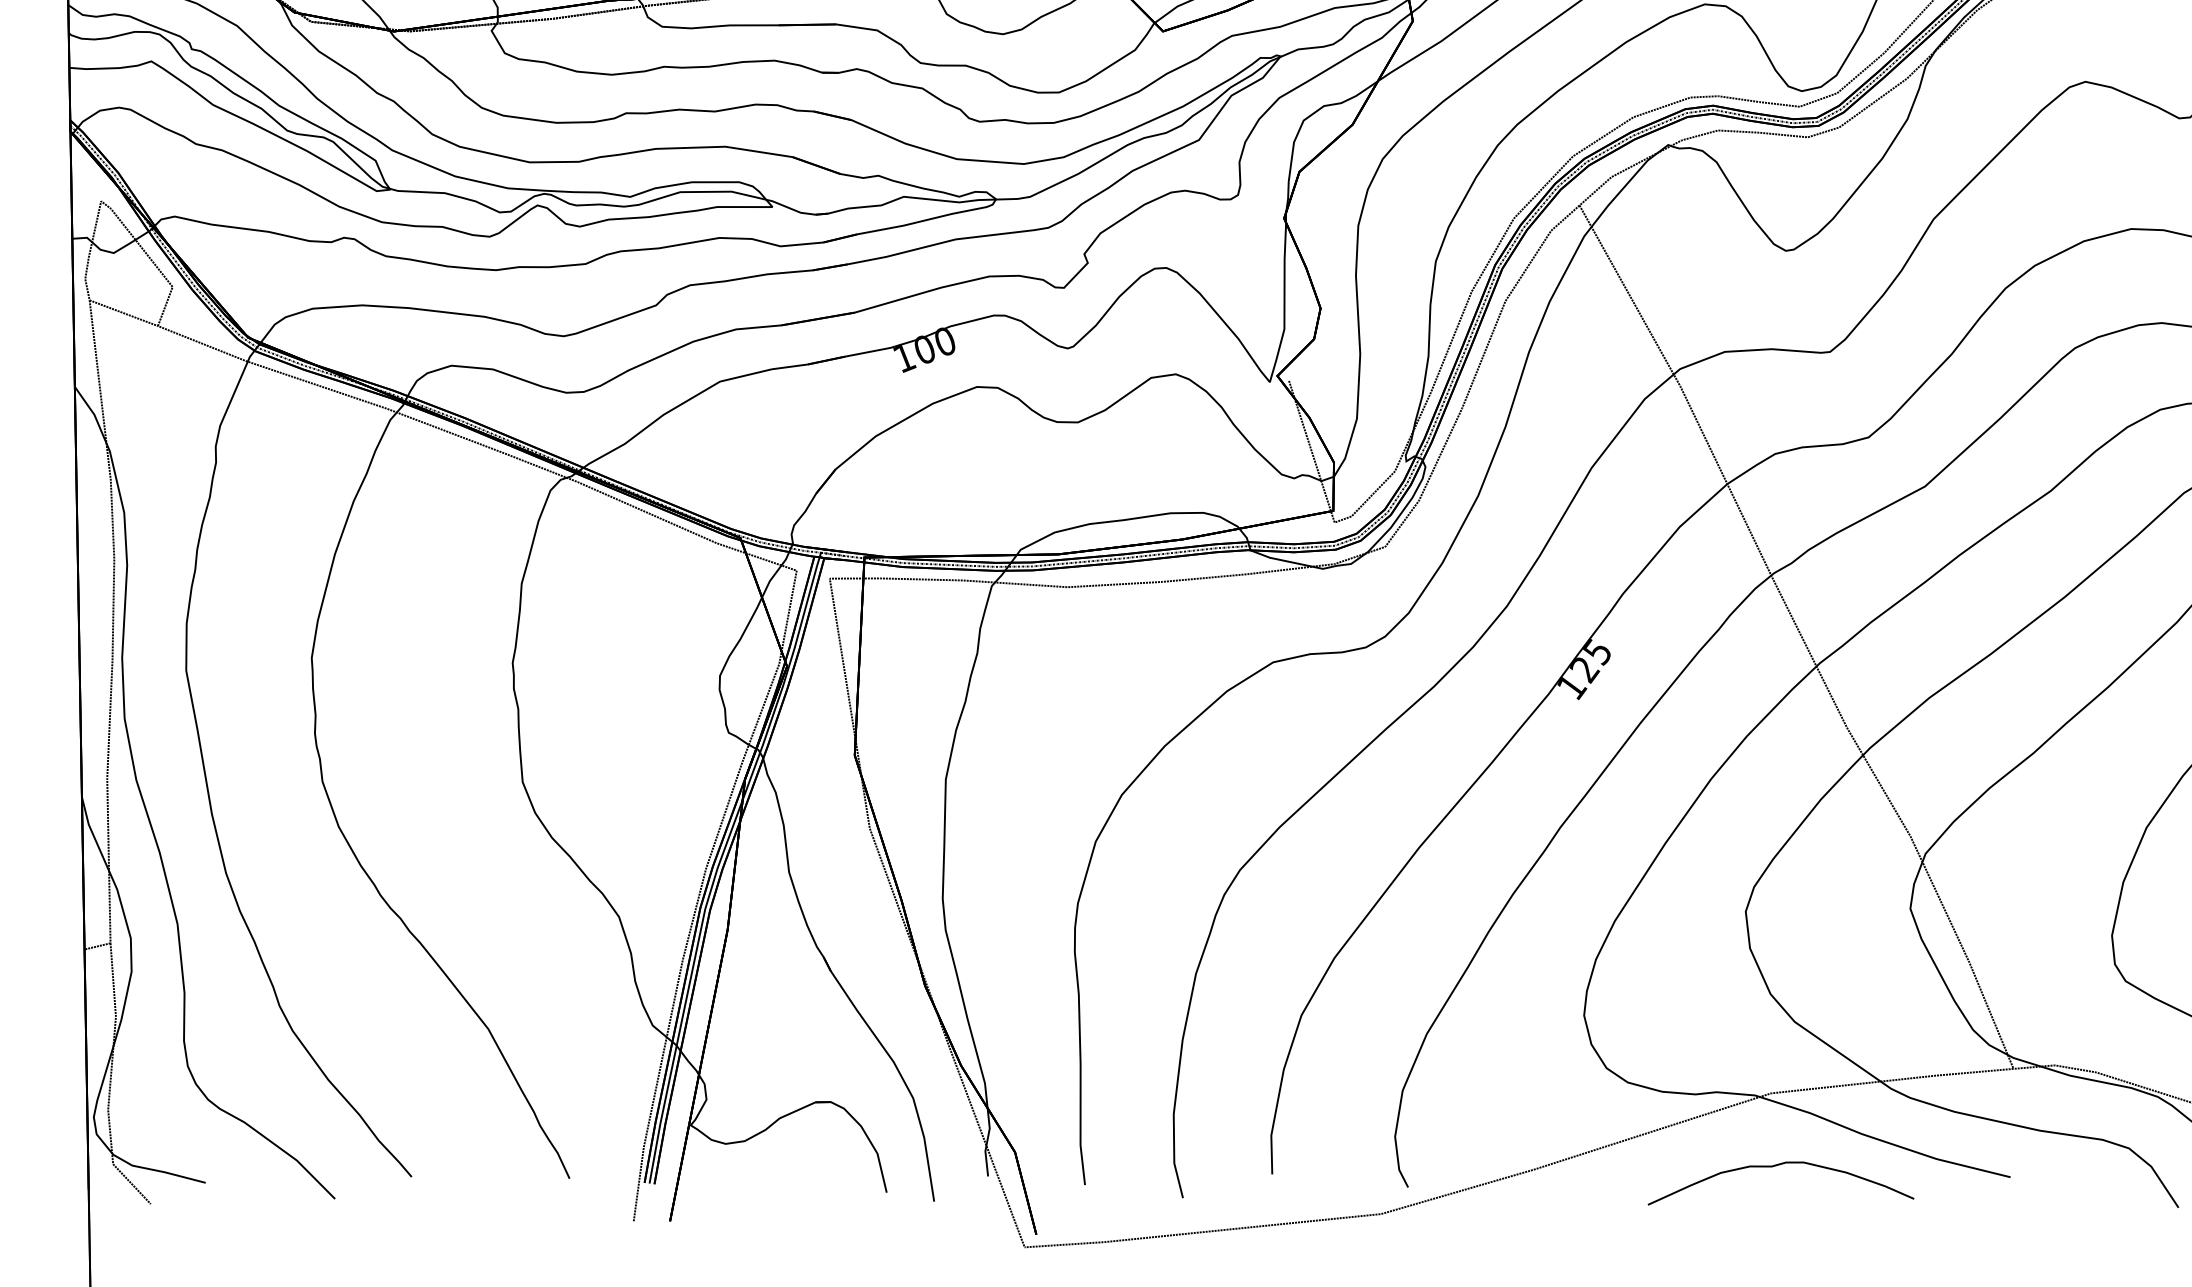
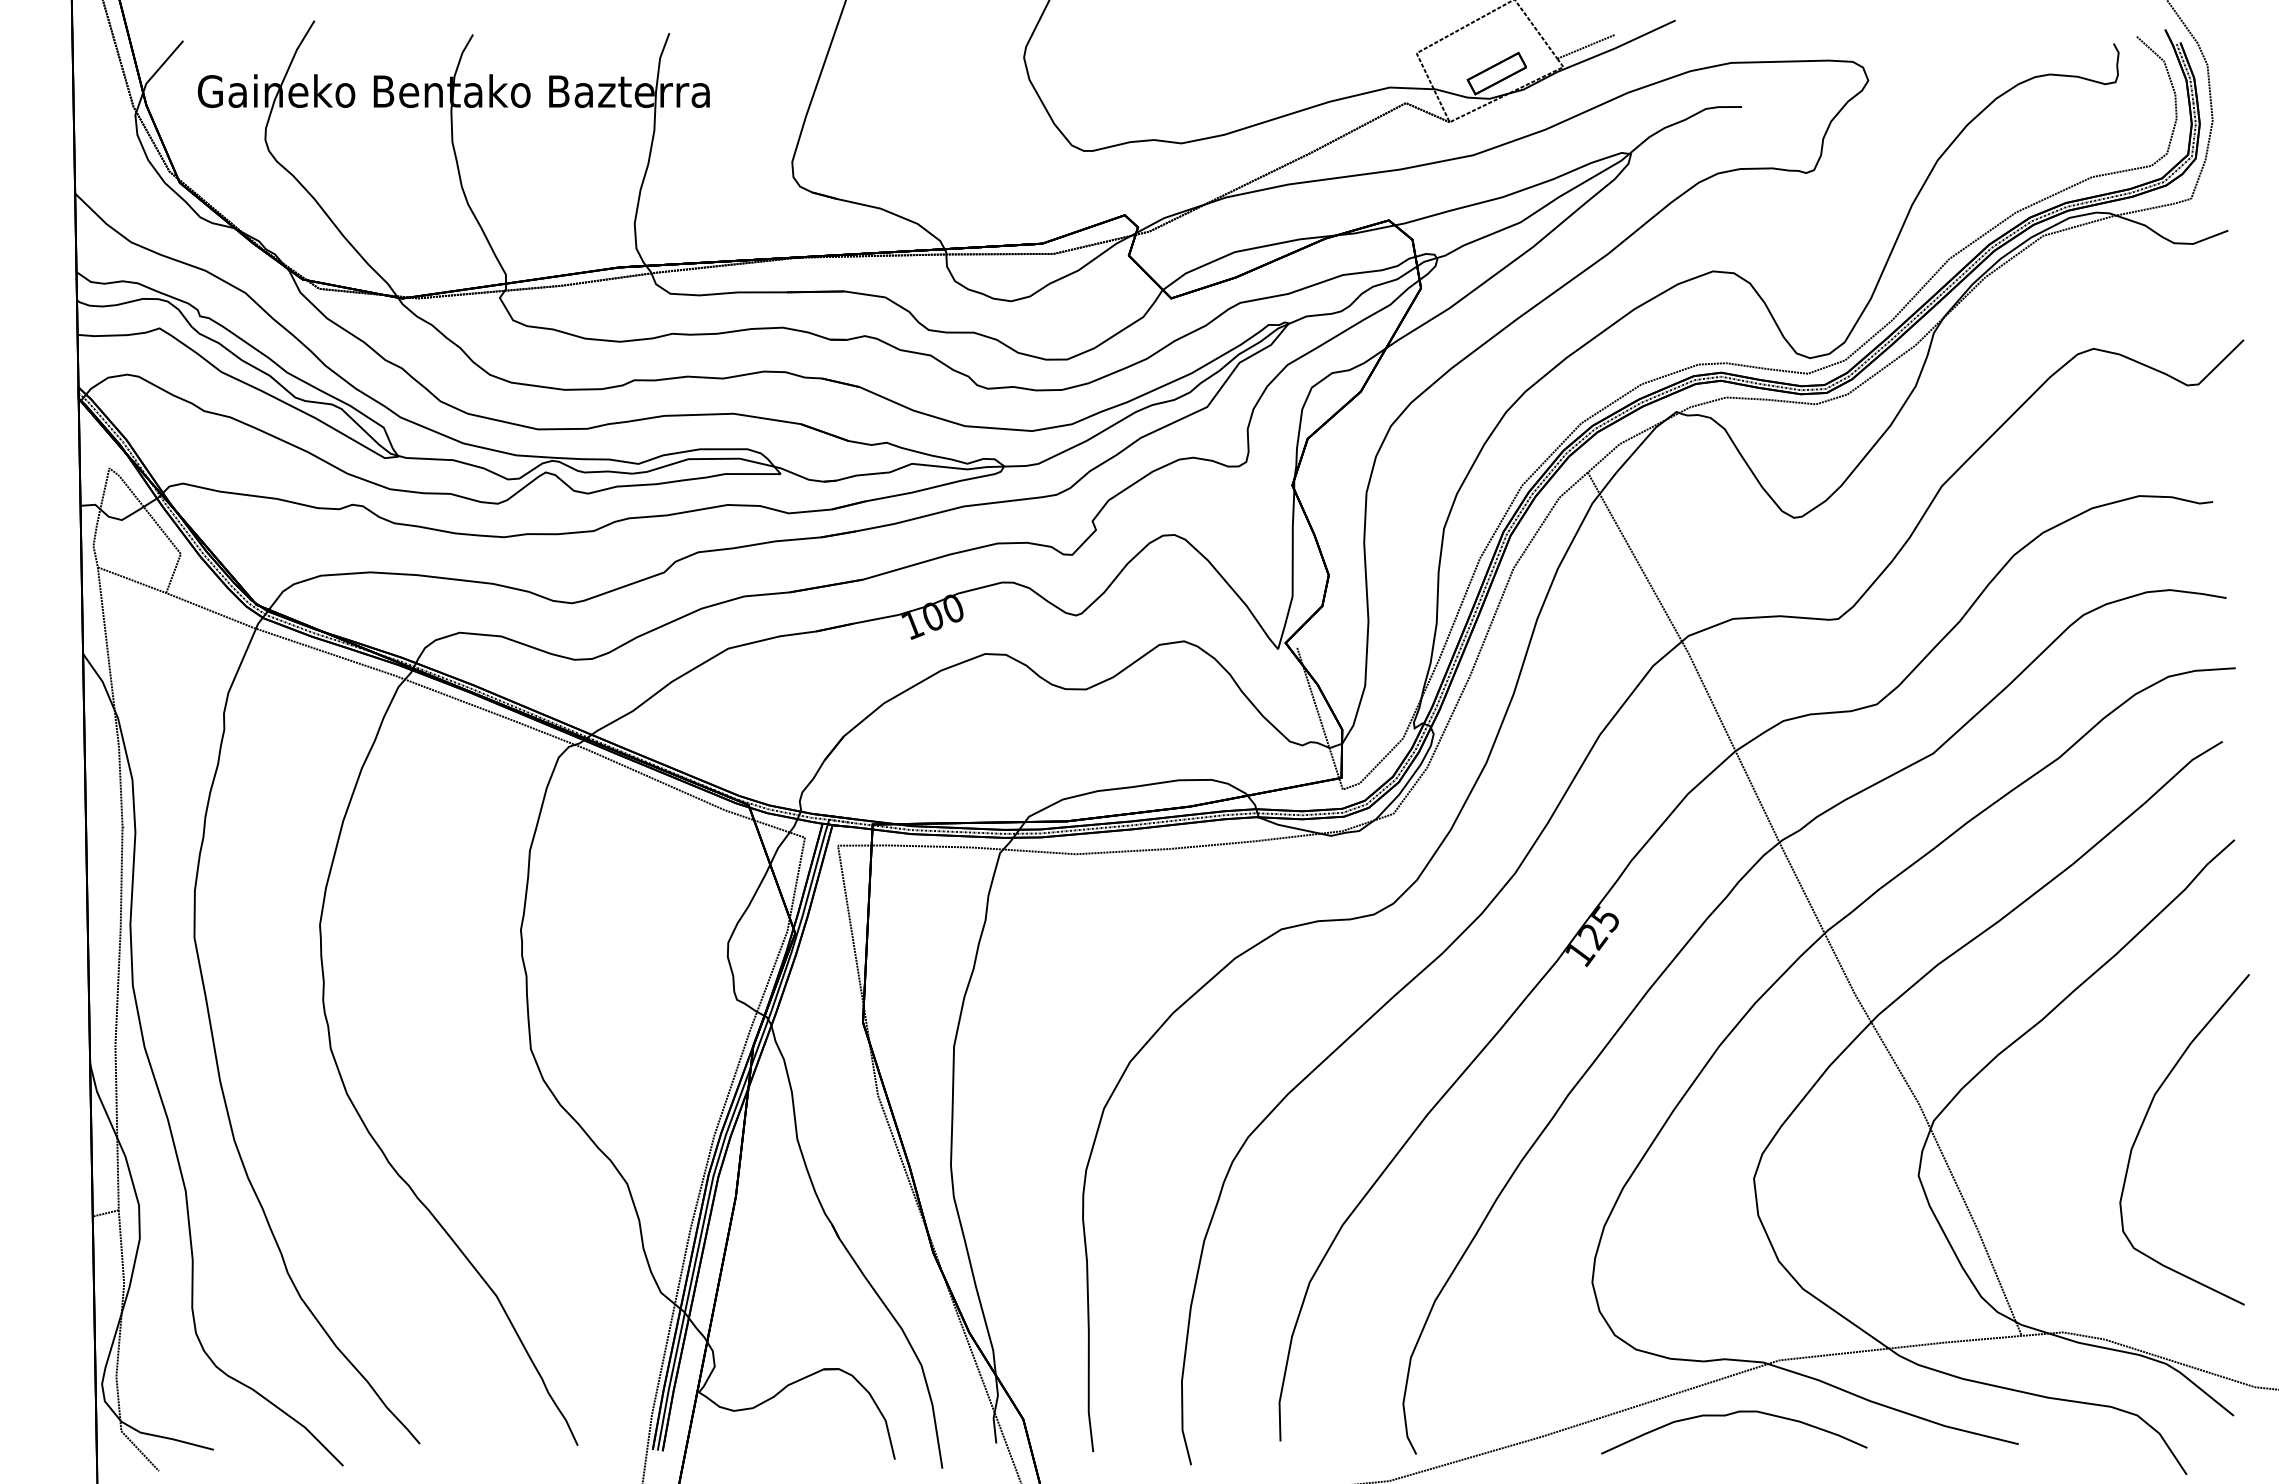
curve: (1776, 1166) -> (1729, 1415), moved

